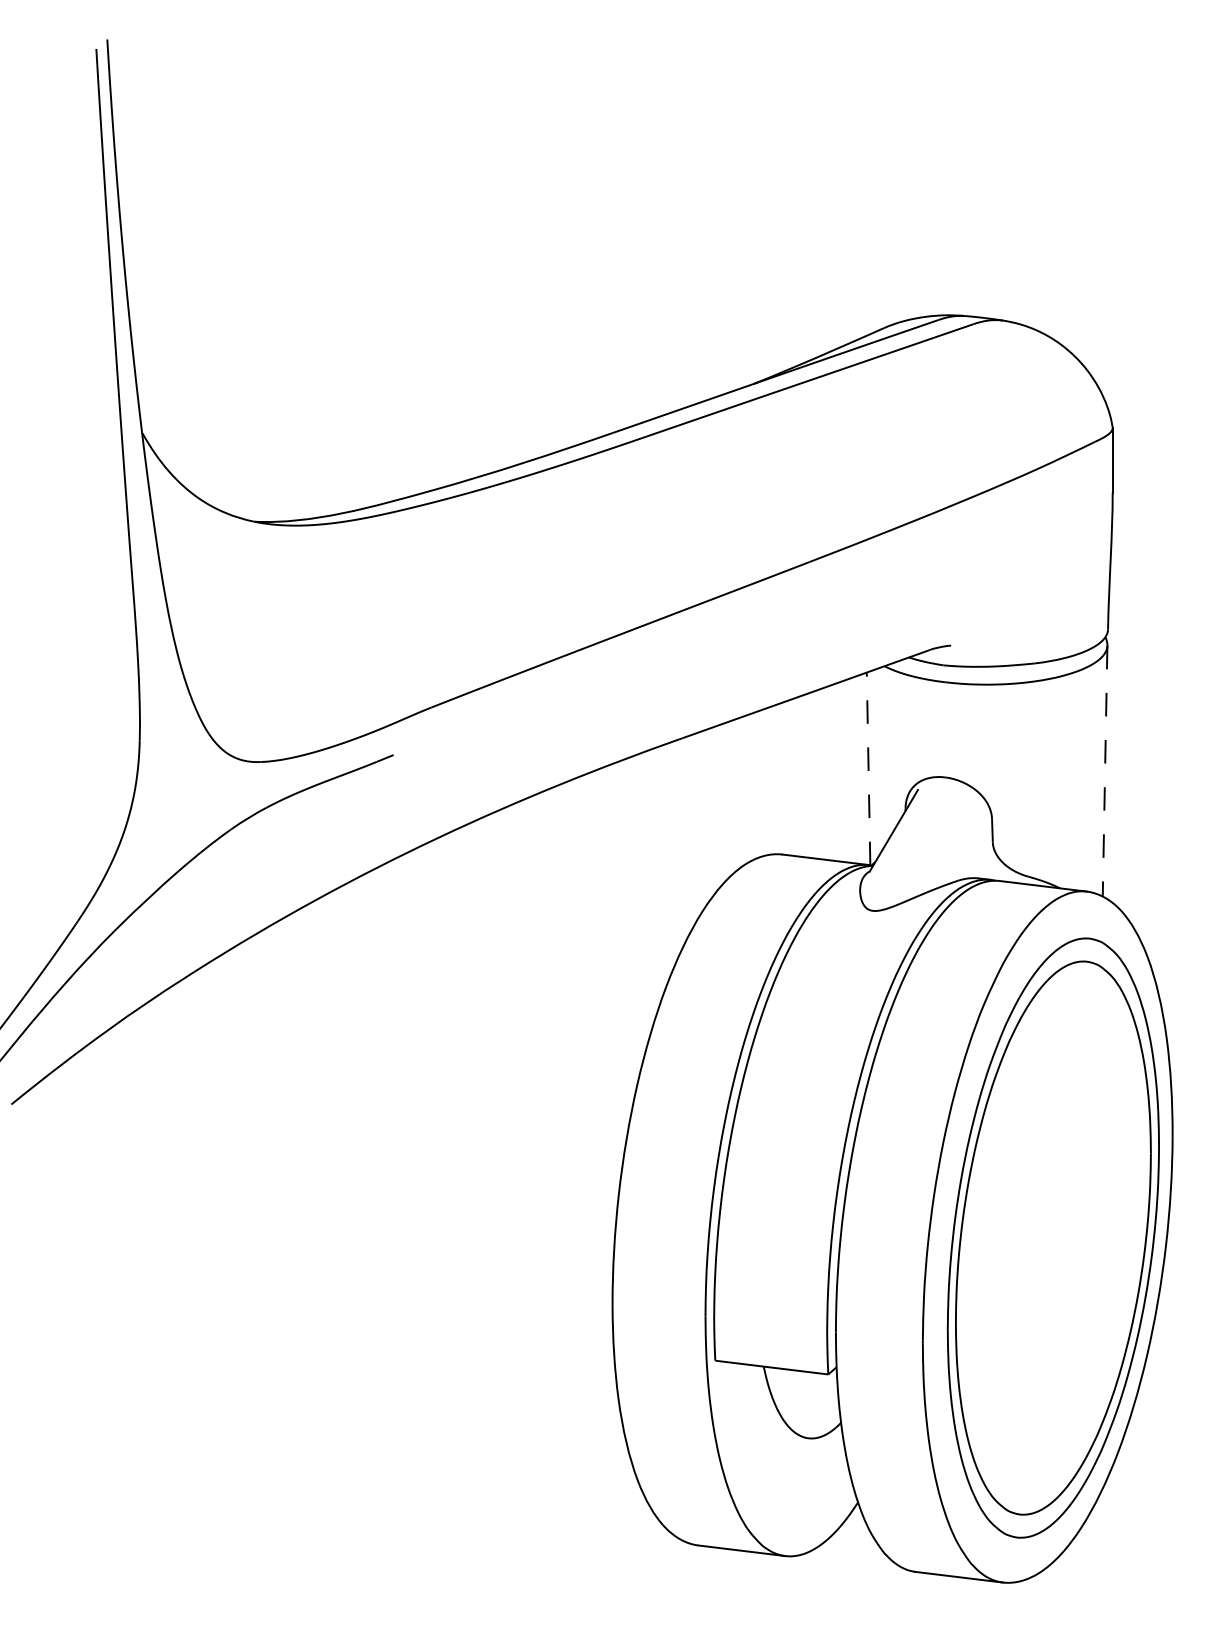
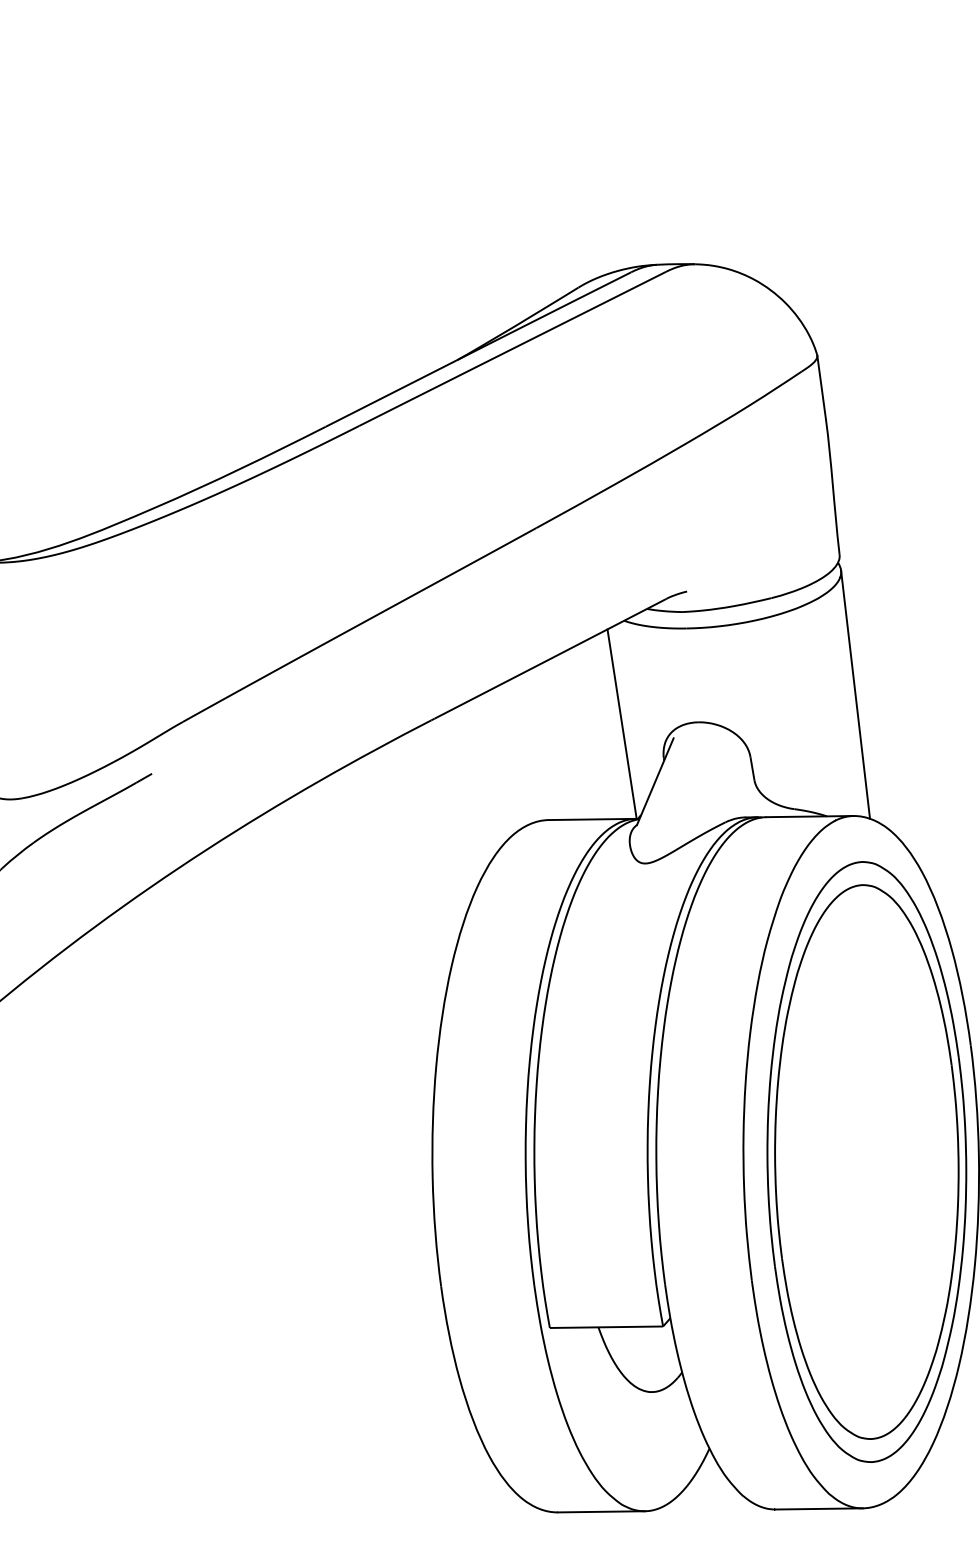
line: (868, 768) -> (621, 723), dashed -> solid
line: (1105, 771) -> (856, 695), dashed -> solid

